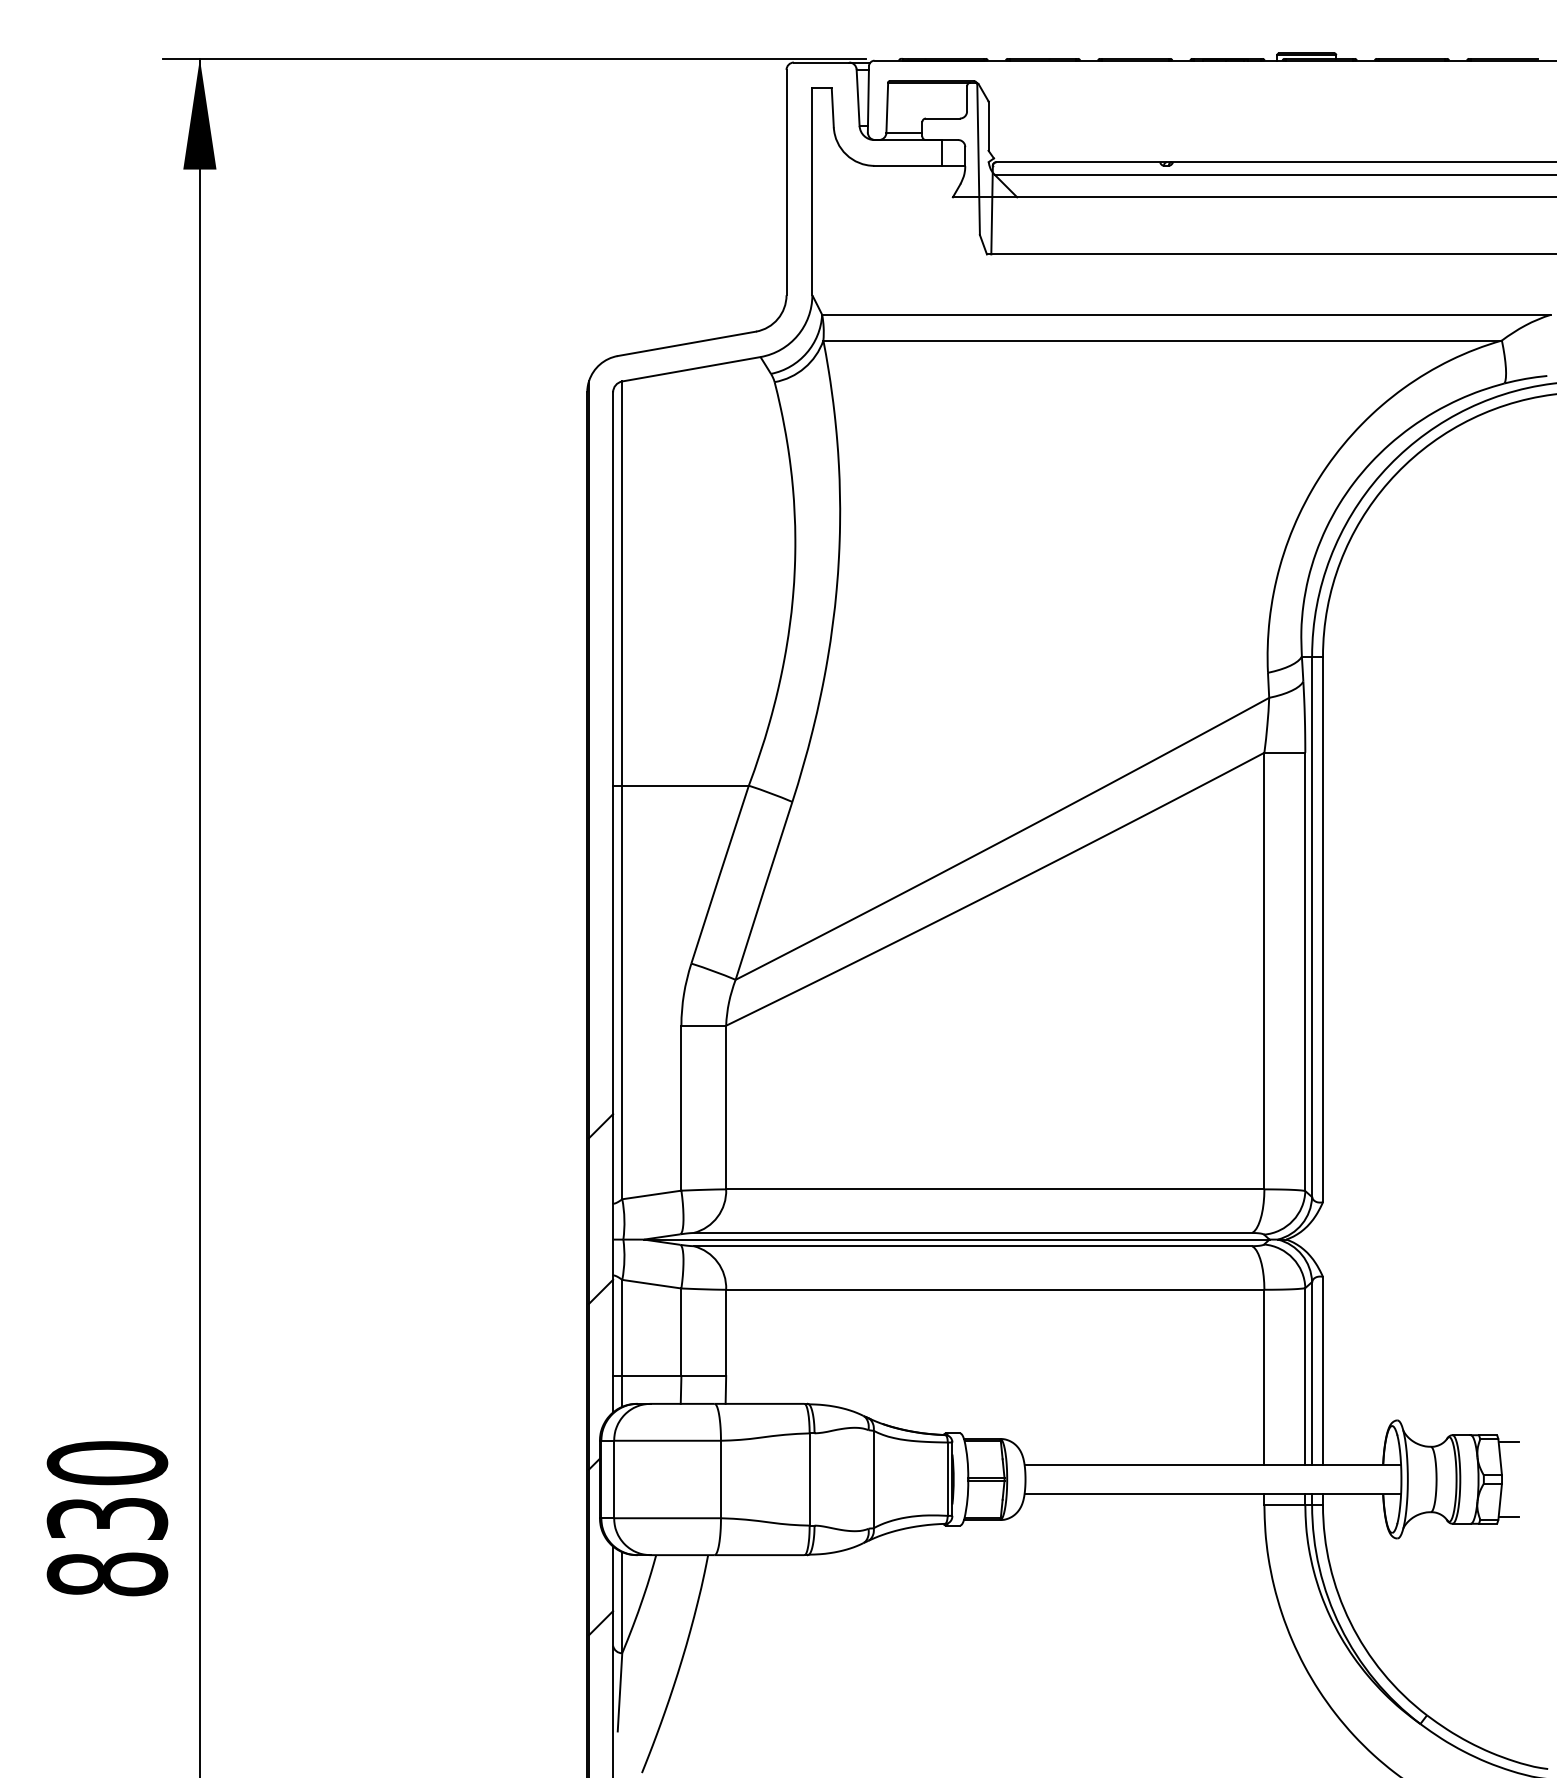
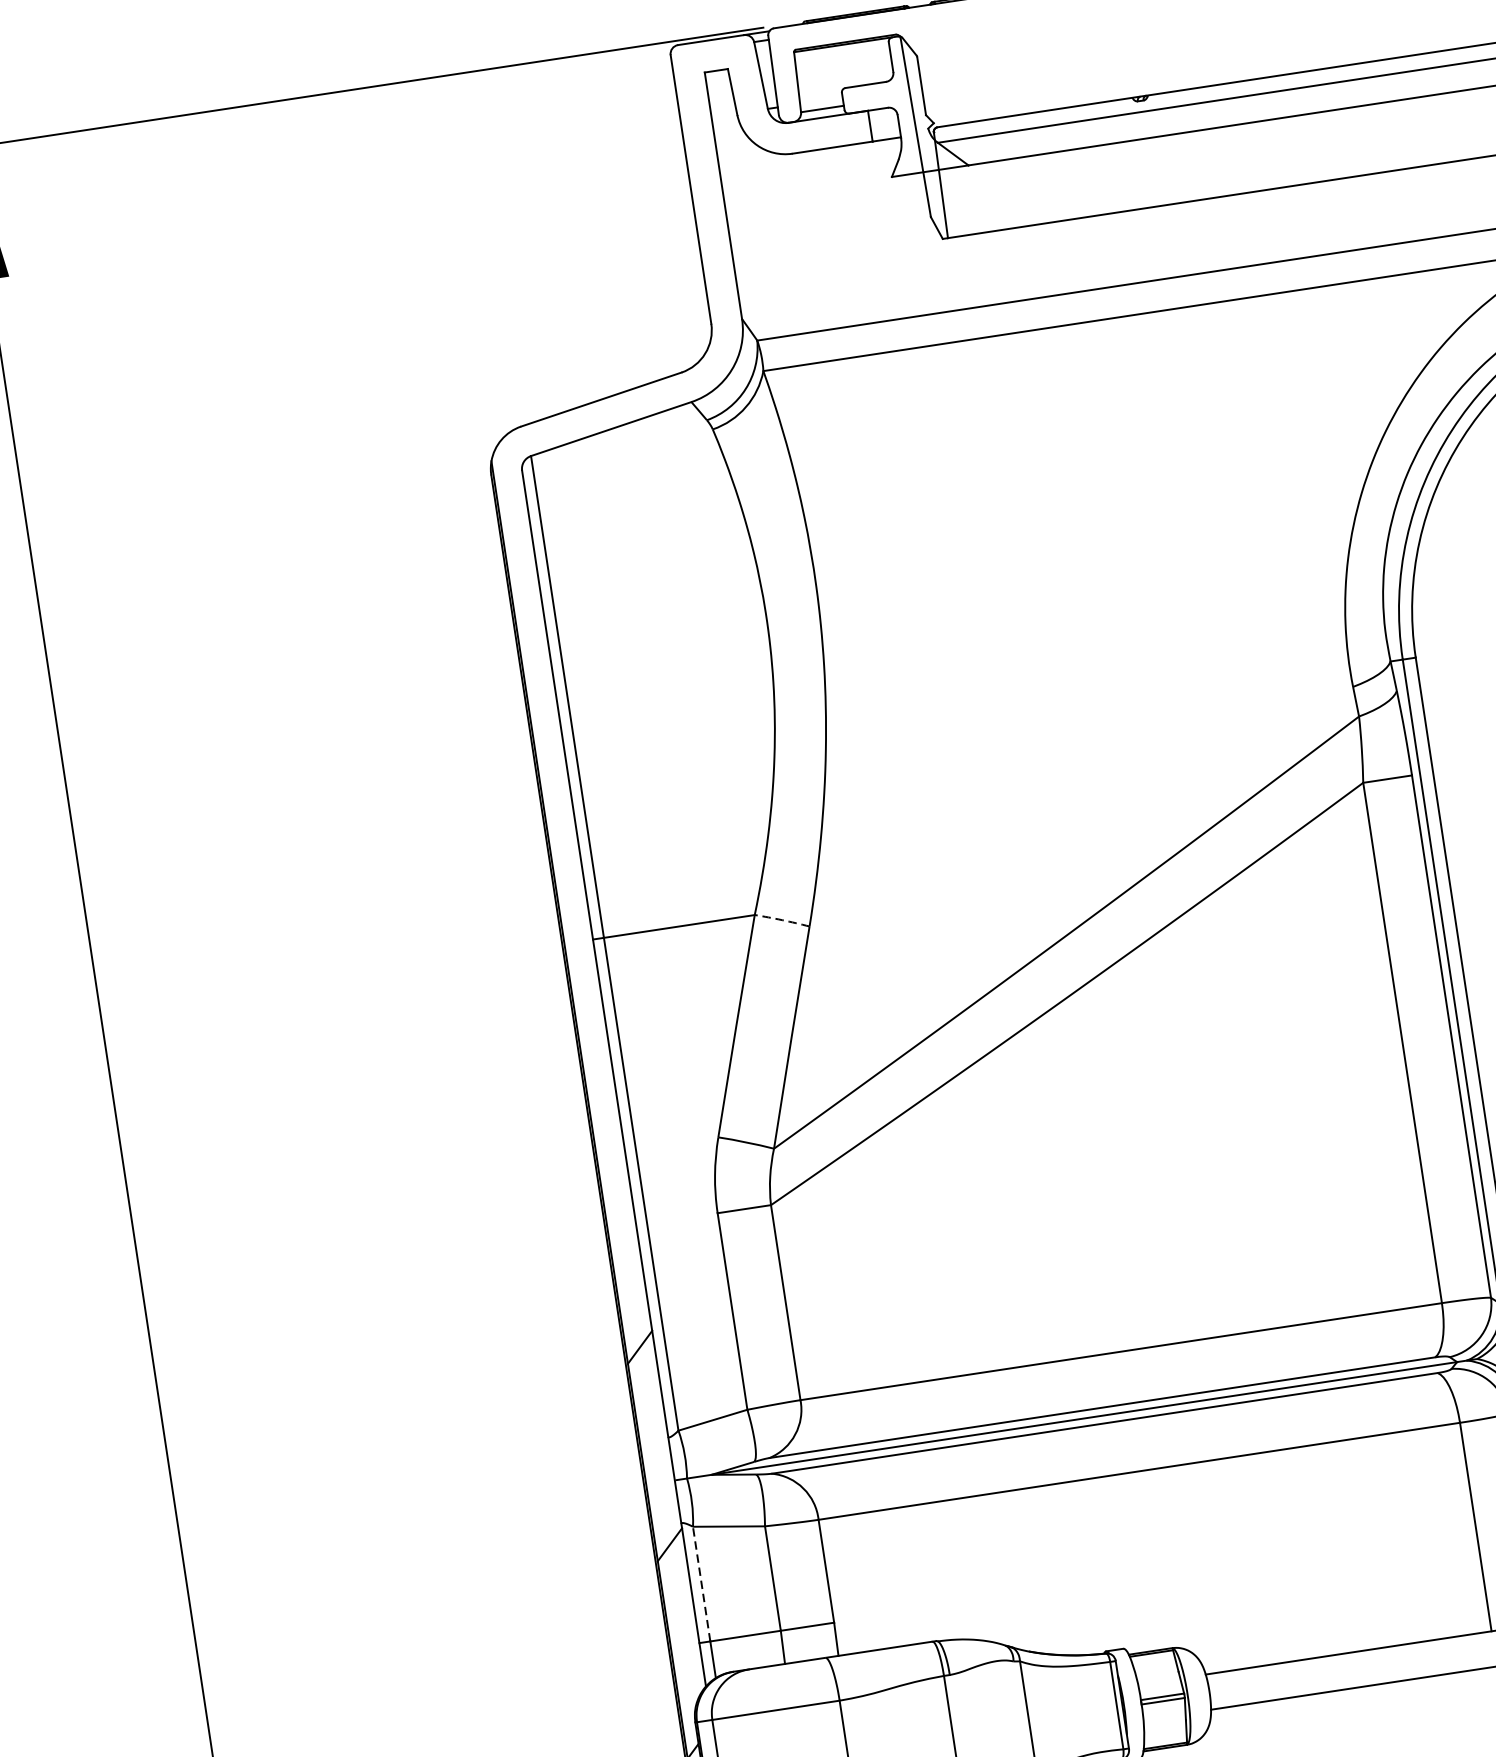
arc: (770, 793) -> (781, 920), solid -> dashed
line: (622, 1327) -> (701, 1583), solid -> dashed

